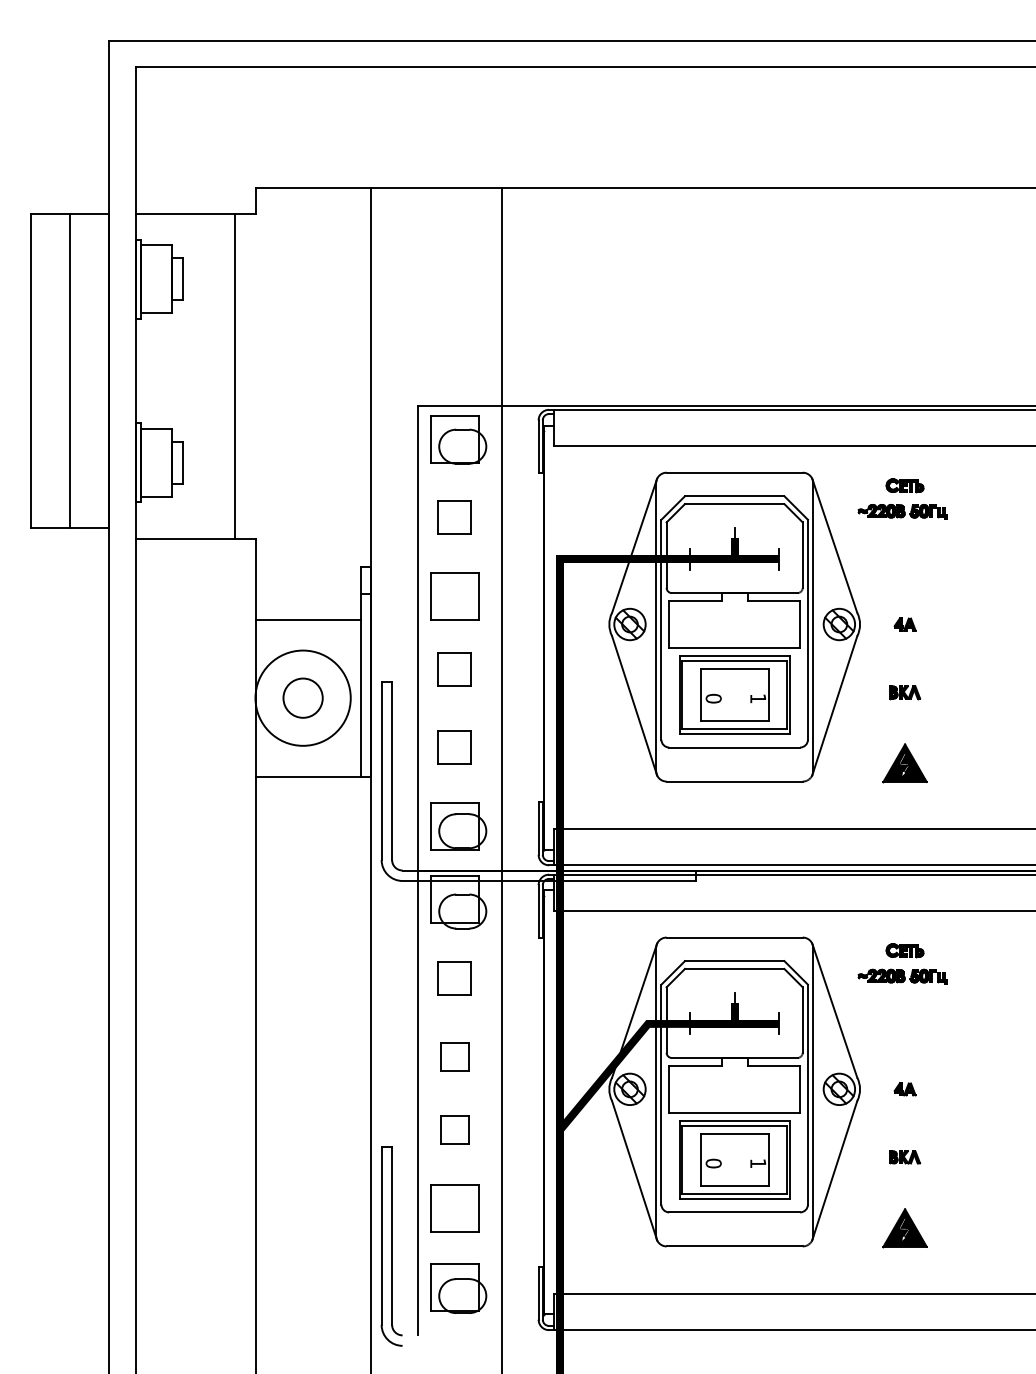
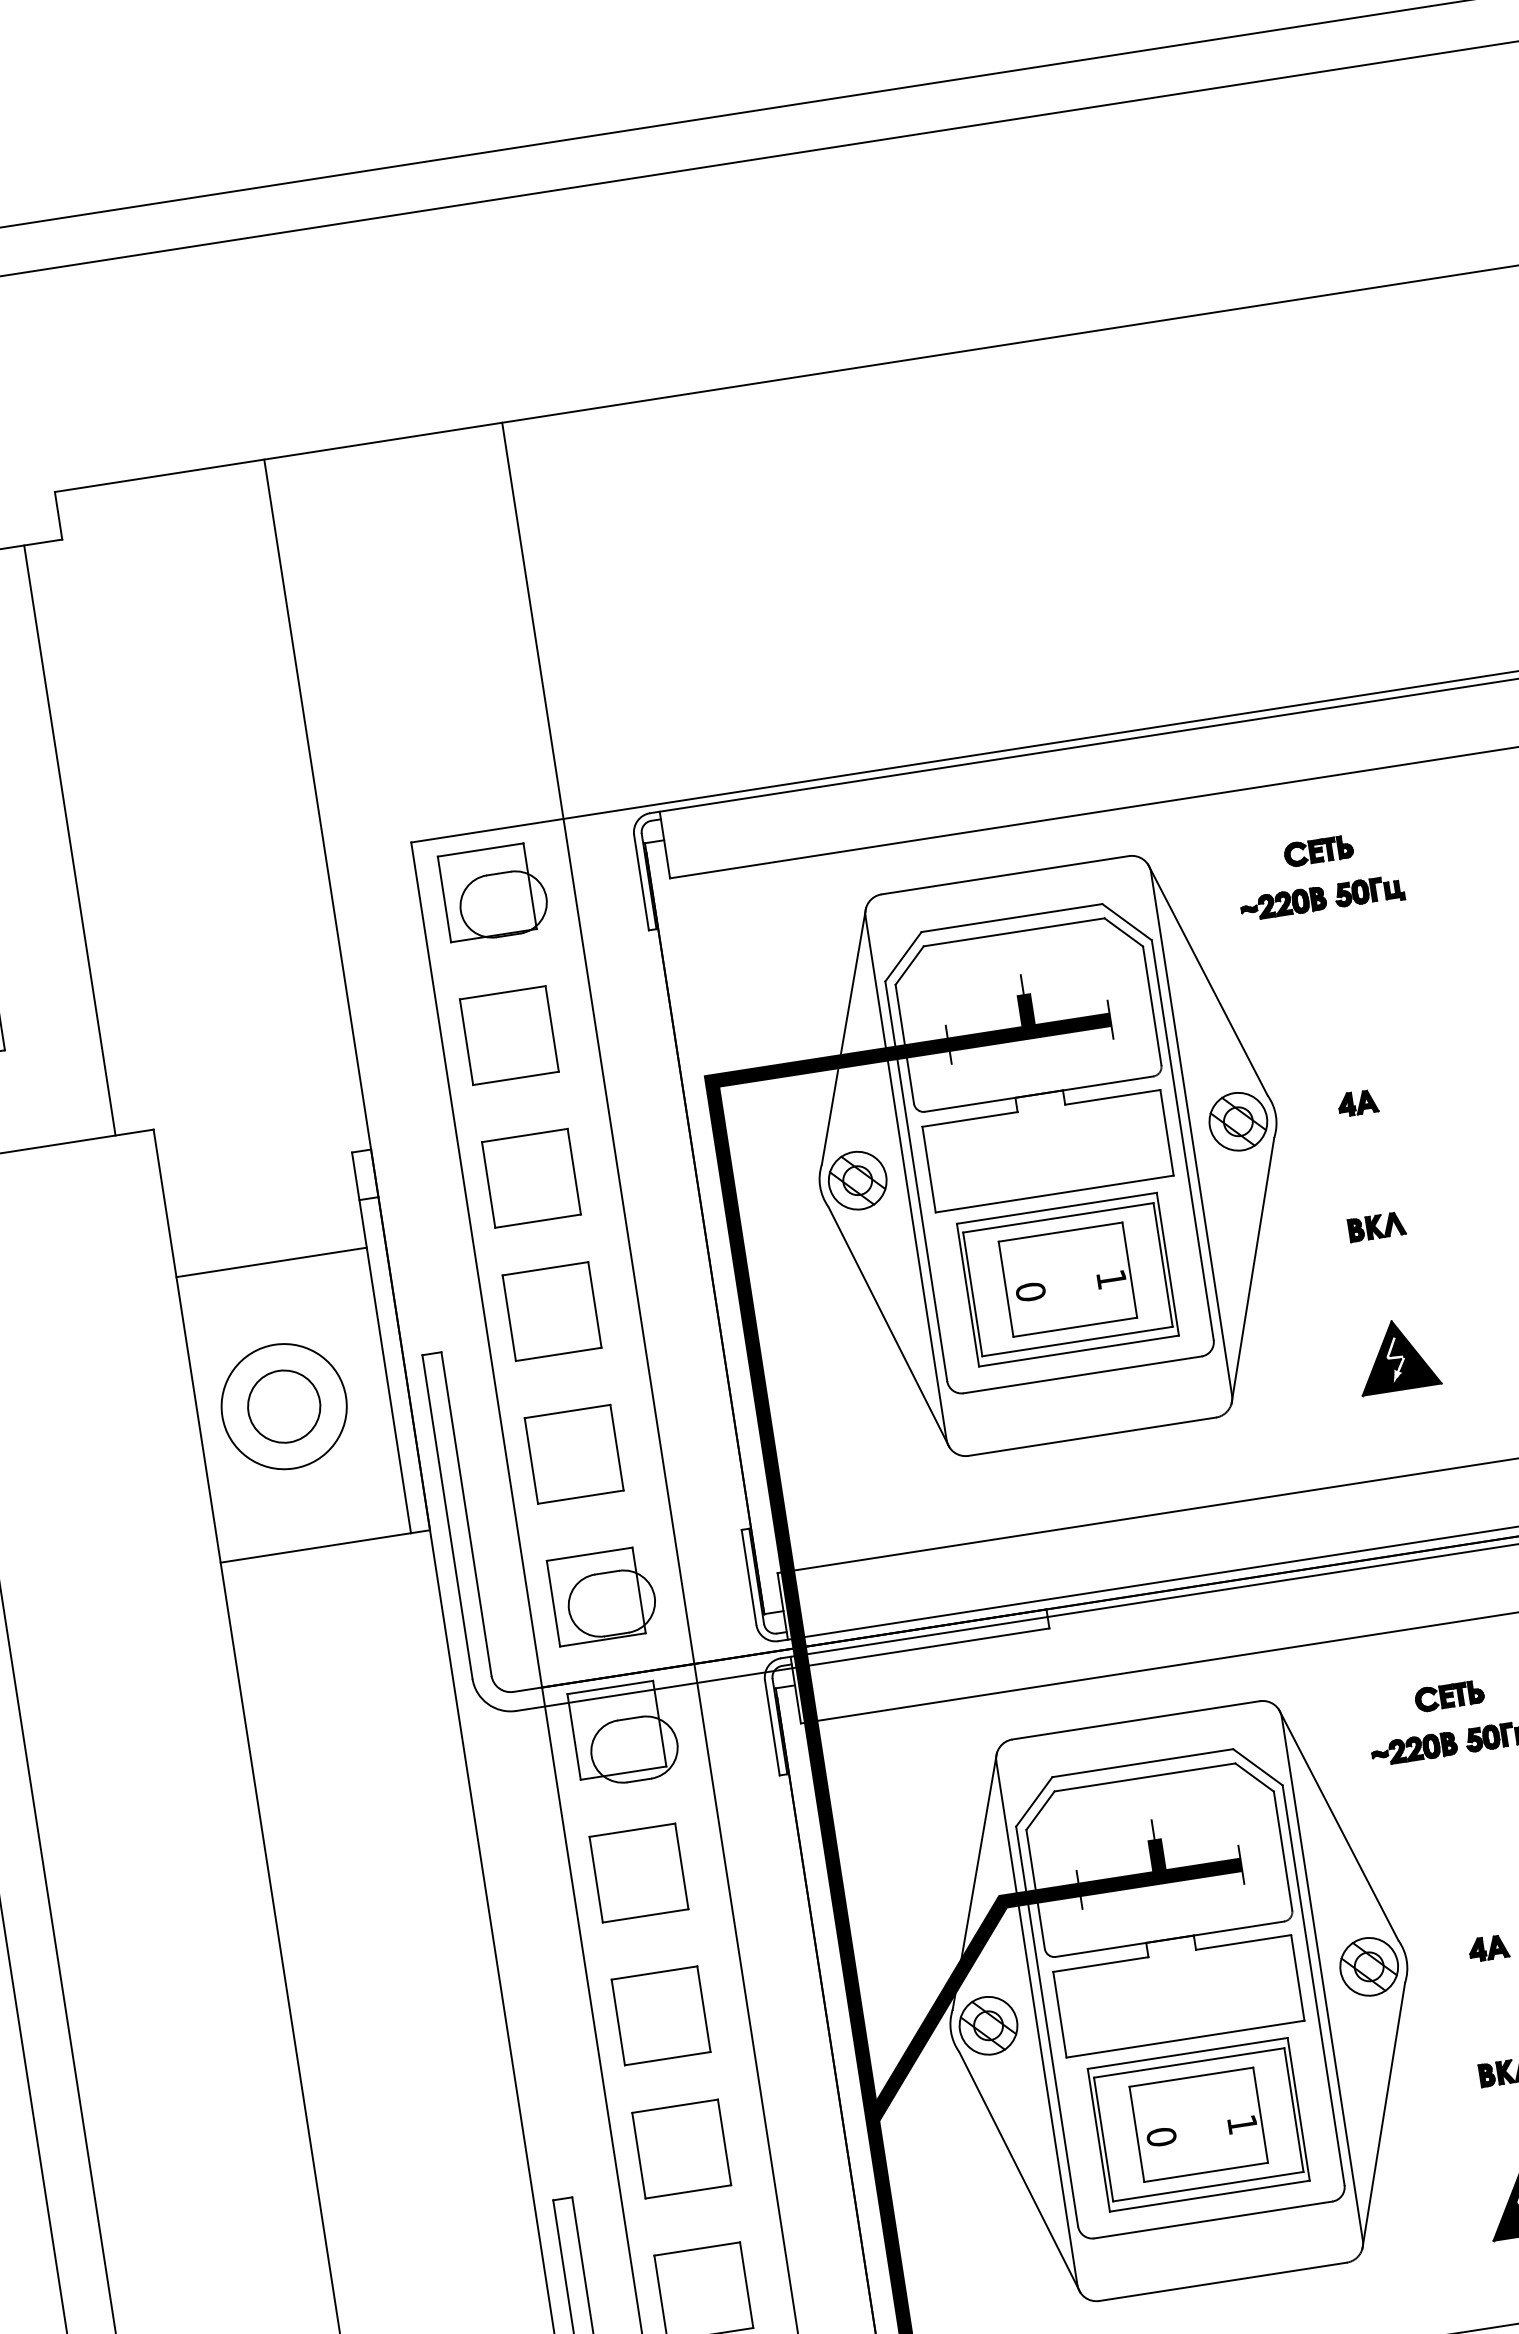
part: (454, 517) -> (508, 1035), size x1.43
part: (454, 669) -> (551, 1311), size x1.43
circle: (303, 698) -> (284, 1407), size x0.71
part: (454, 747) -> (573, 1453), size x1.43
part: (454, 978) -> (638, 1873), size x1.43
part: (454, 1056) -> (660, 2015), size x1.67
part: (454, 1130) -> (681, 2149), size x1.67

